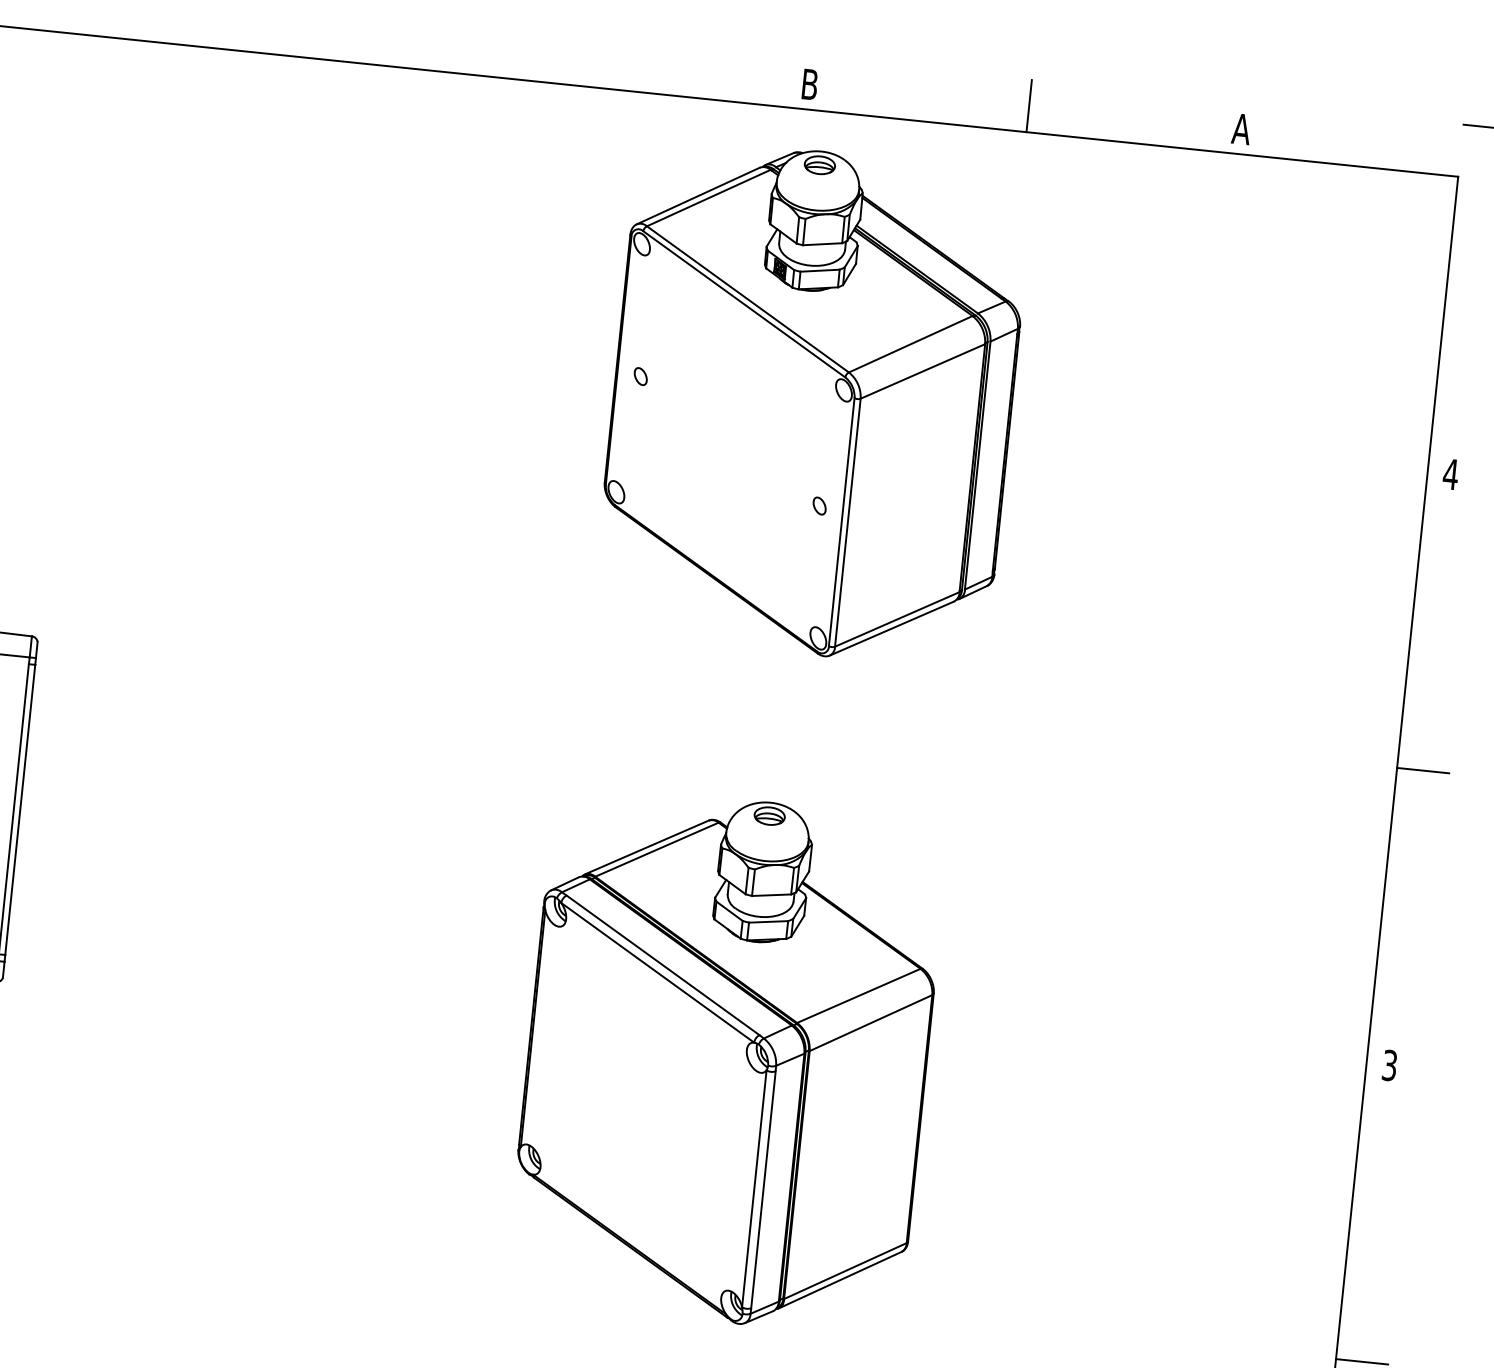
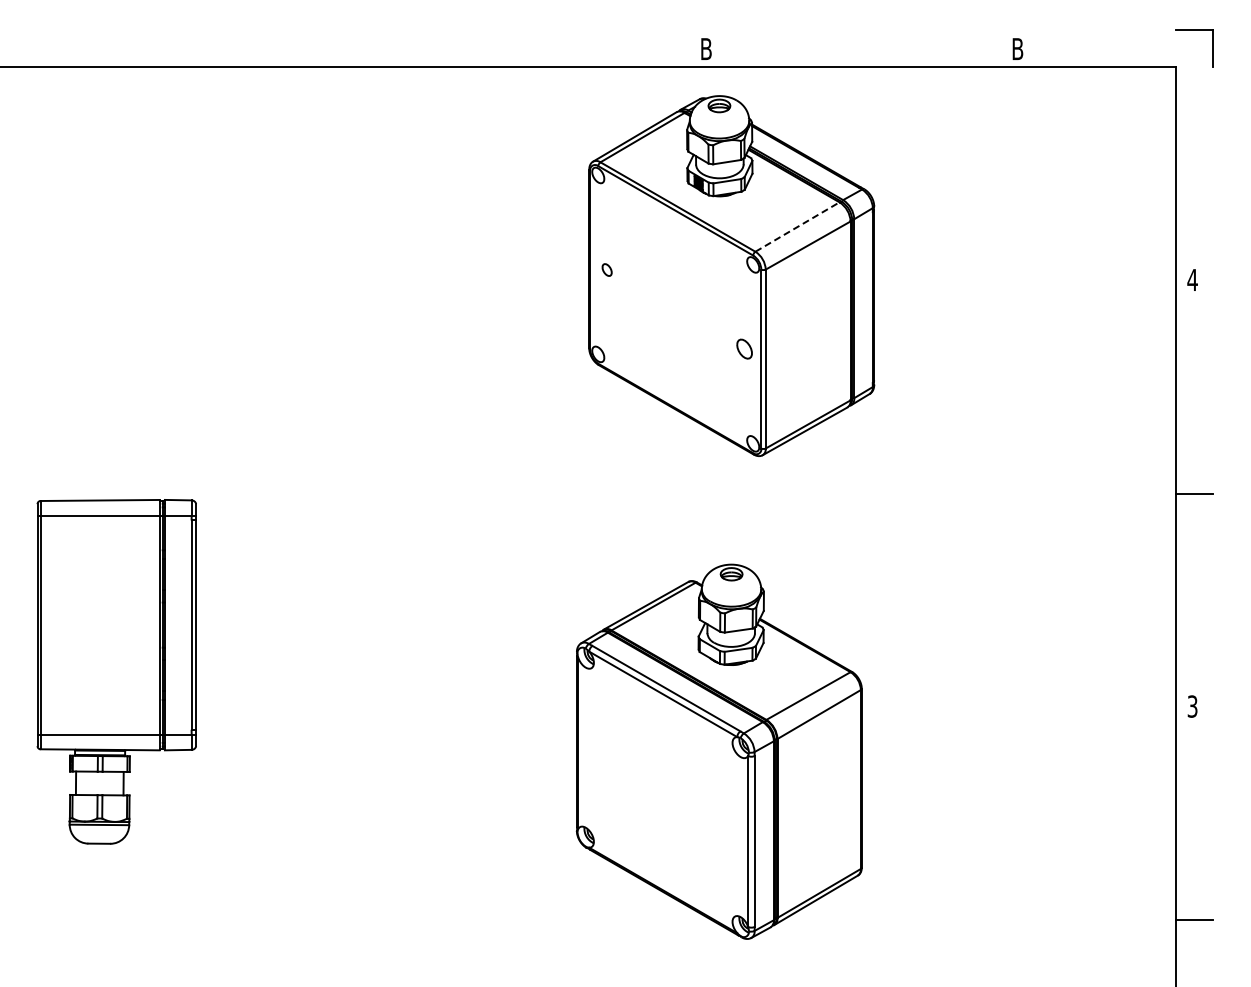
line: (1029, 106) -> (864, 48), removed
text: (1241, 128) -> (1017, 48), A -> B
line: (910, 344) -> (797, 227), solid -> dashed
part: (818, 506) -> (743, 349), size x1.6

